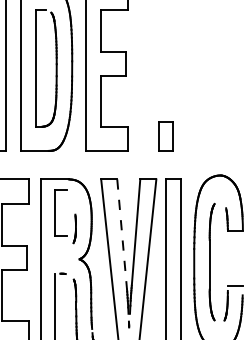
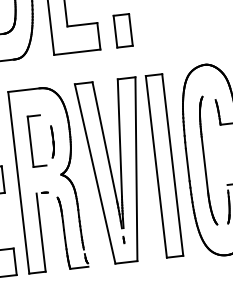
part: (165, 136) -> (122, 31), moved
part: (60, 212) -> (36, 141), moved
line: (122, 235) -> (105, 143), dashed -> solid

